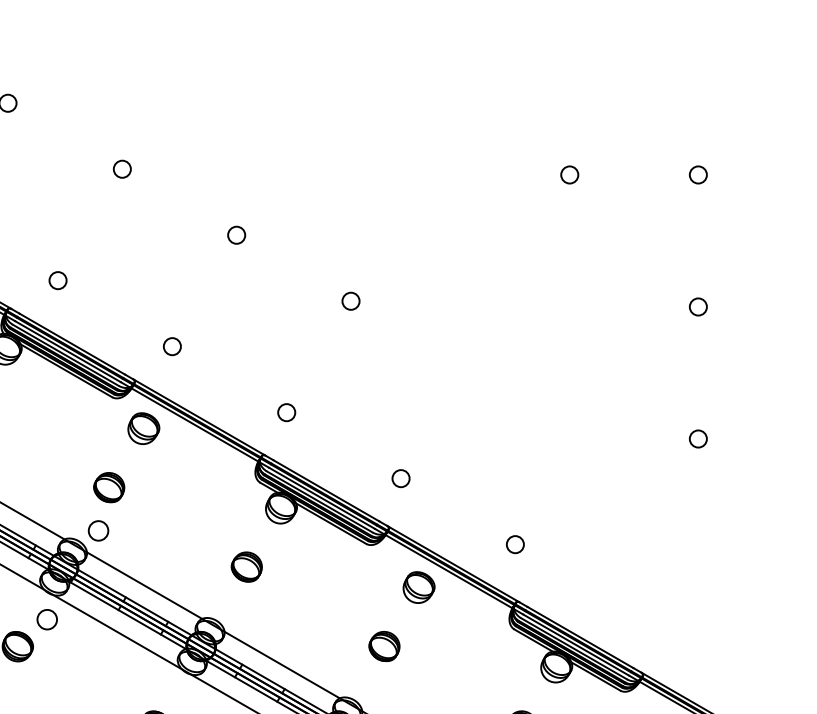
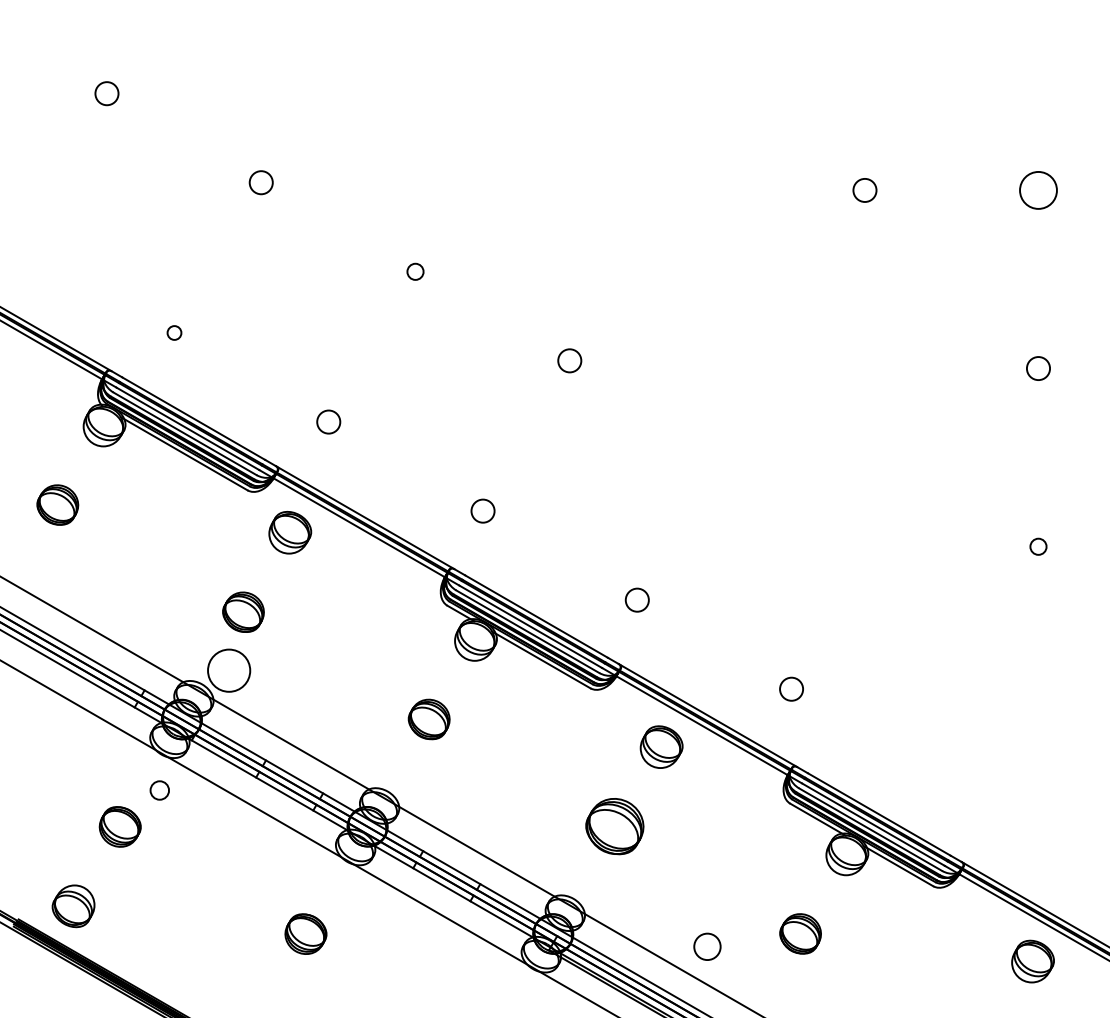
circle: (698, 174) -> (1038, 189), size x1.6
circle: (236, 235) -> (415, 271), size x0.7
circle: (58, 280) -> (174, 332), size x0.6
circle: (698, 438) -> (1038, 546), size x0.7
circle: (98, 530) -> (228, 670), size x1.6
circle: (46, 619) -> (159, 790), size x0.7
part: (384, 646) -> (614, 826), size x1.4

